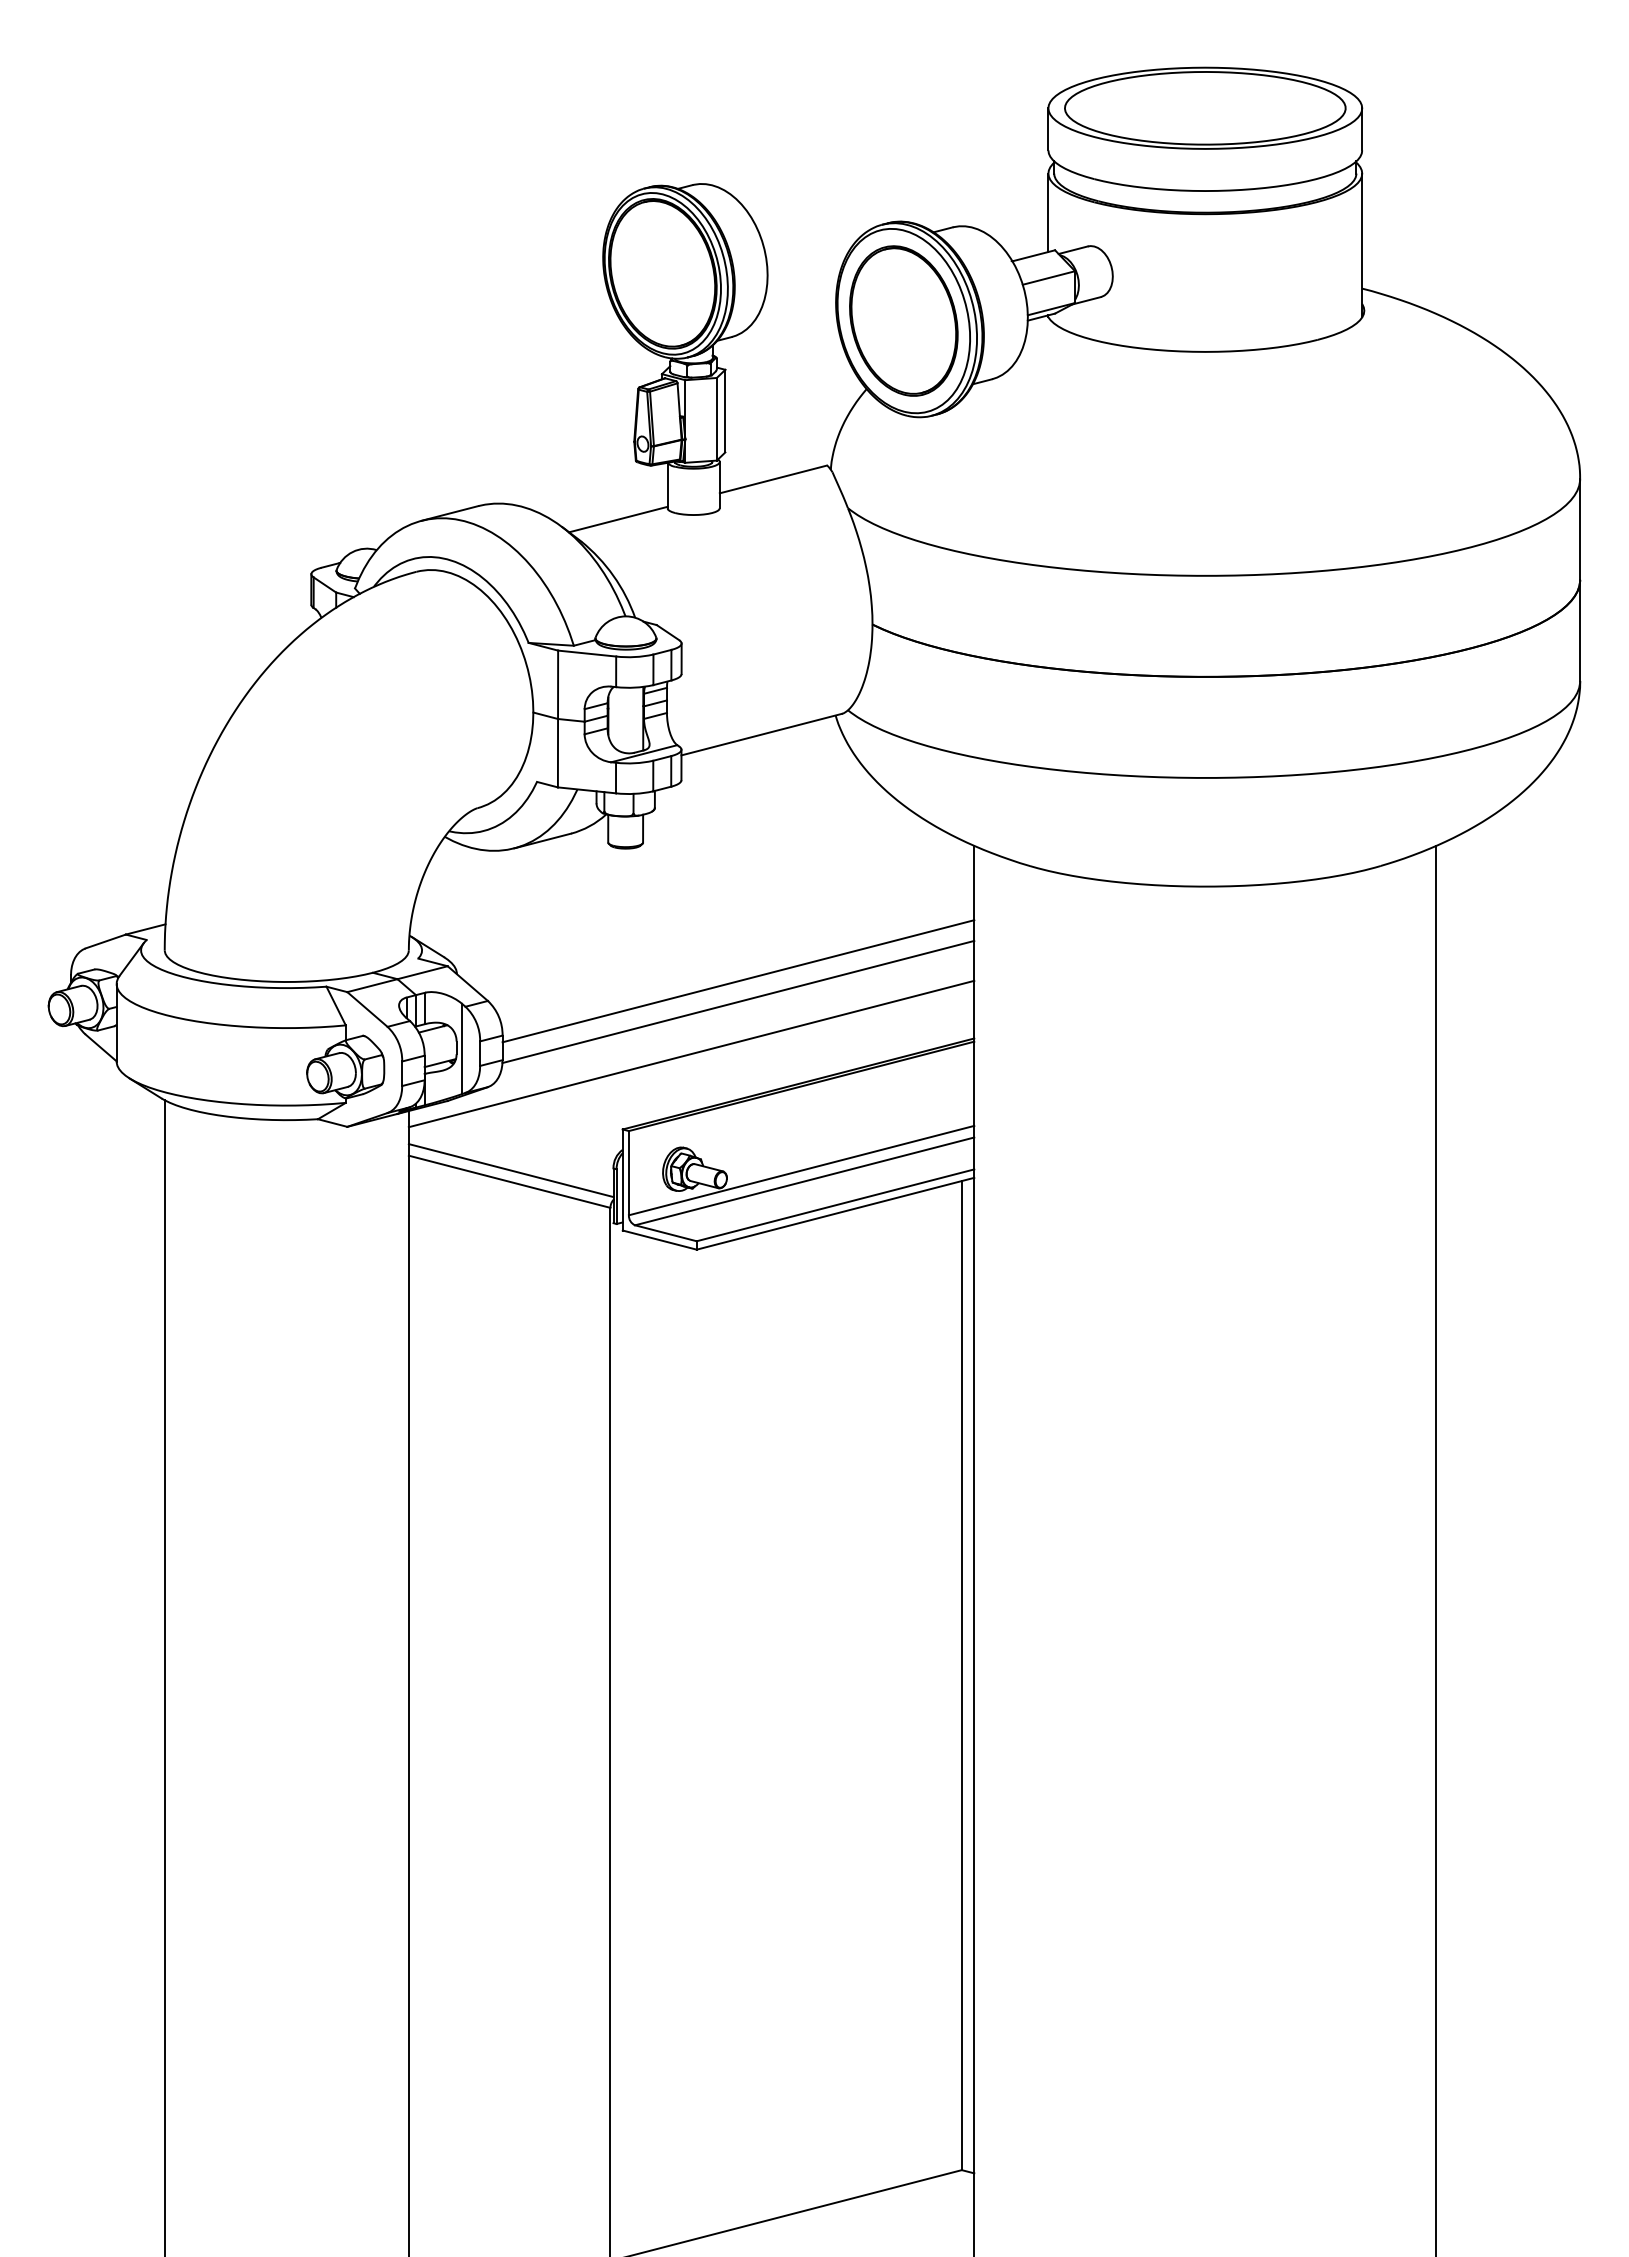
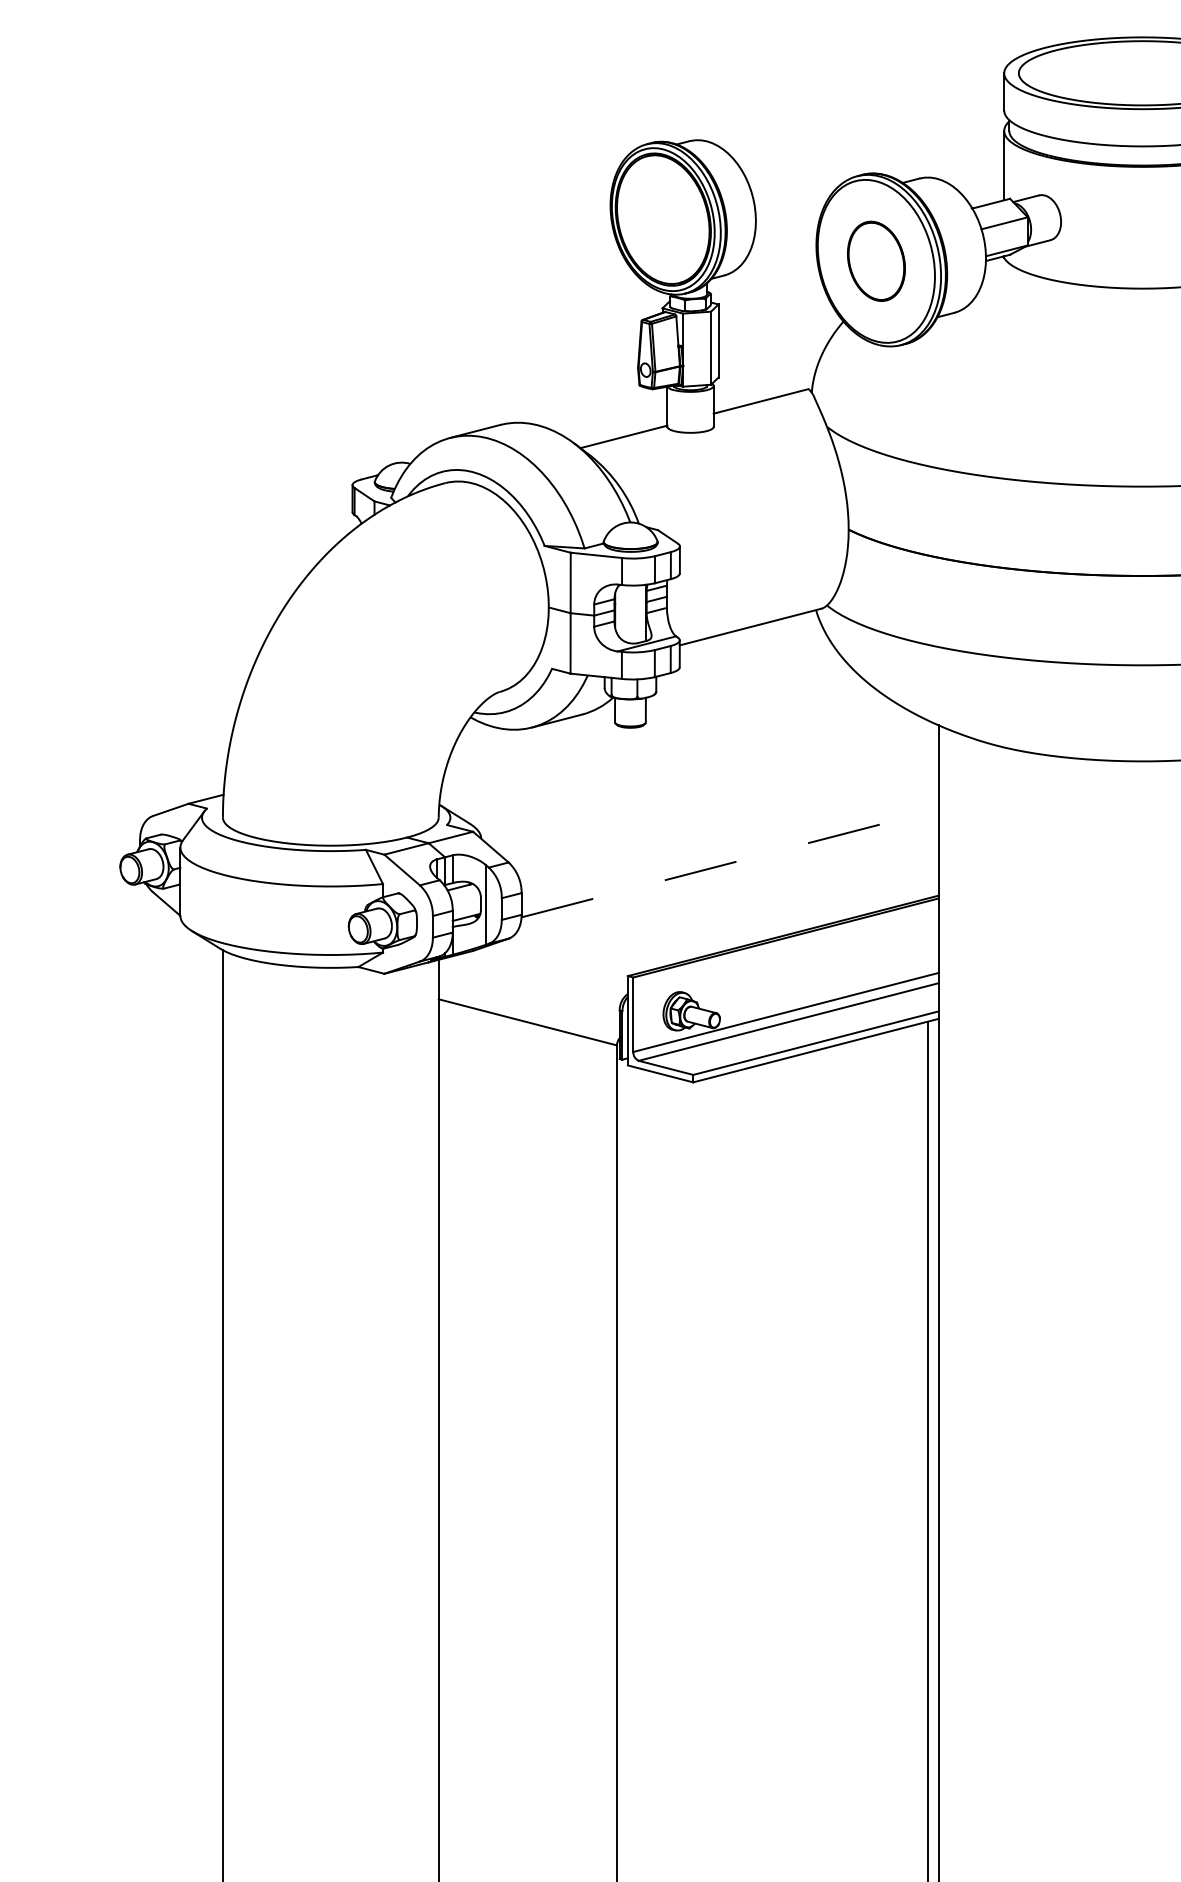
part: (903, 320) -> (876, 260), size x0.6
line: (738, 981) -> (730, 845), removed
line: (738, 1001) -> (730, 862), solid -> dashed
line: (691, 1053) -> (688, 908), removed
line: (510, 1170) -> (528, 1012), removed

